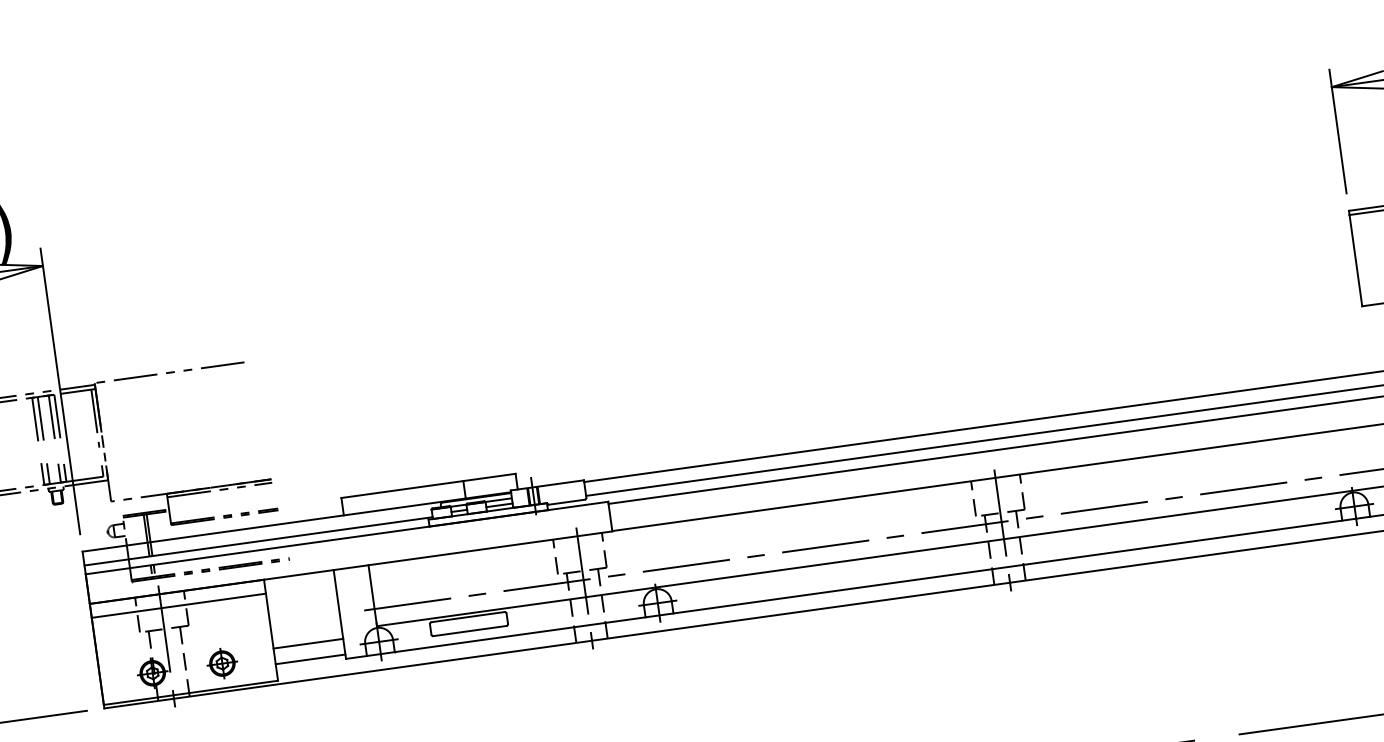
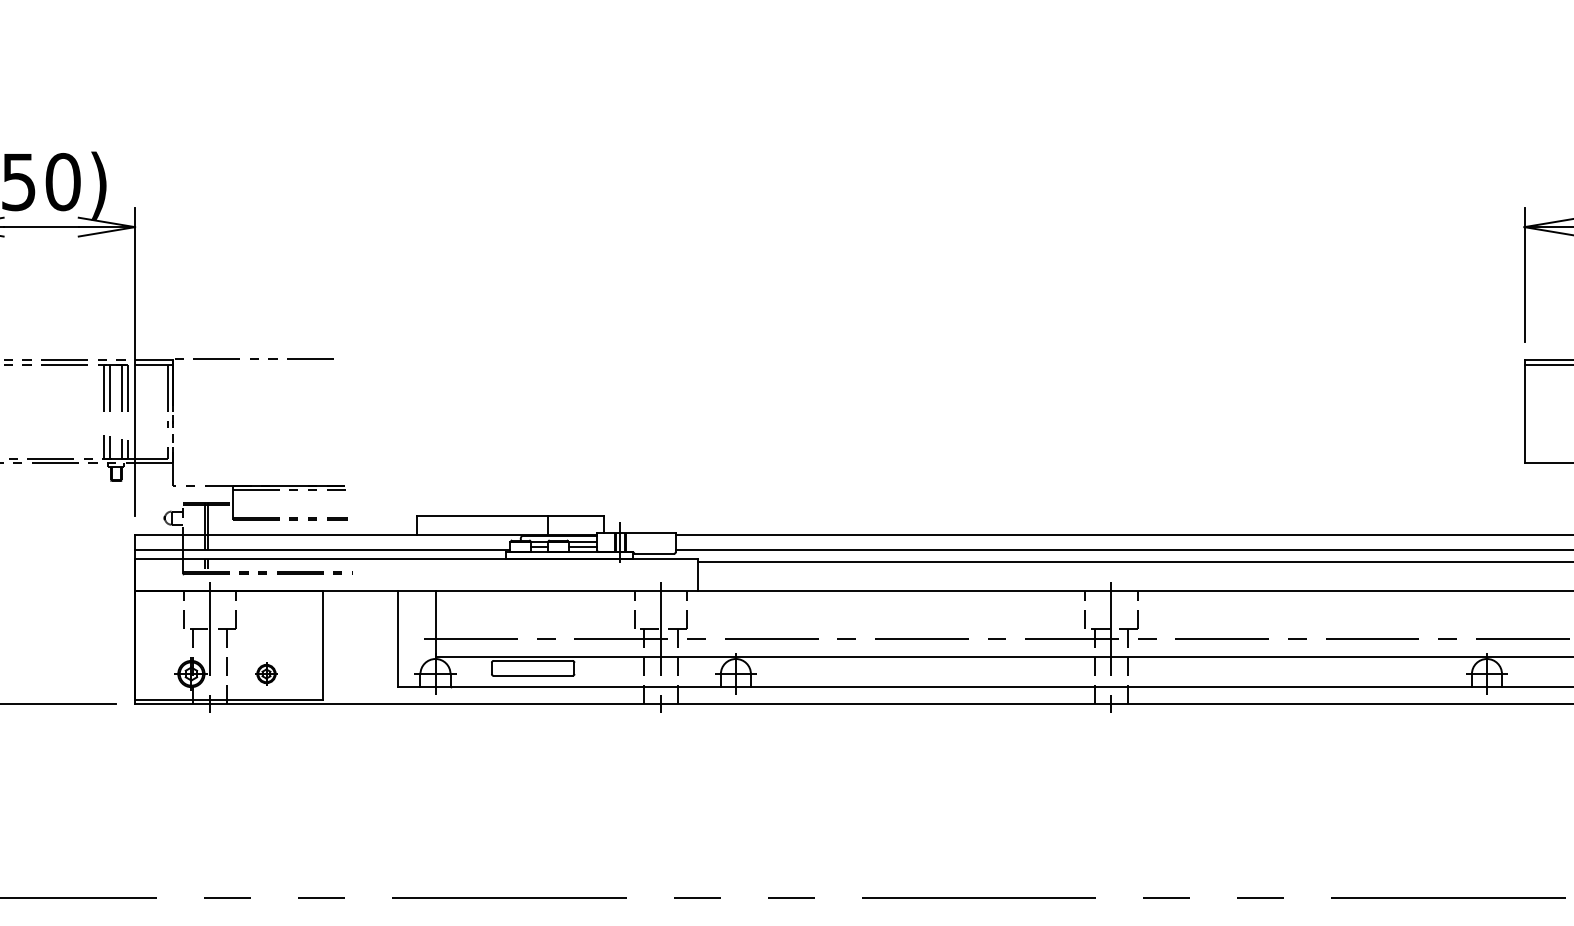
line: (178, 605) -> (228, 606), removed
line: (307, 643) -> (359, 665), removed
line: (309, 659) -> (359, 682), removed
part: (222, 663) -> (266, 673), size x0.7

